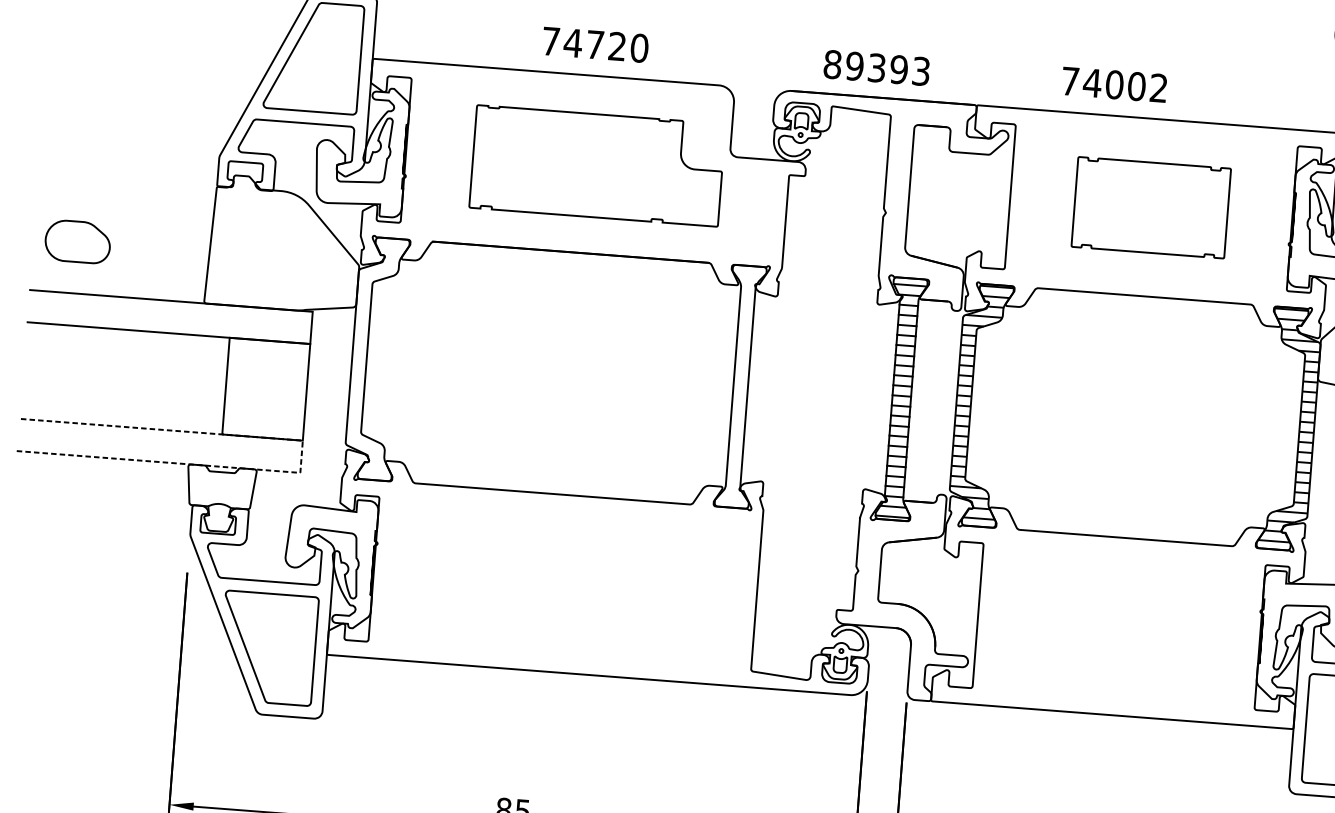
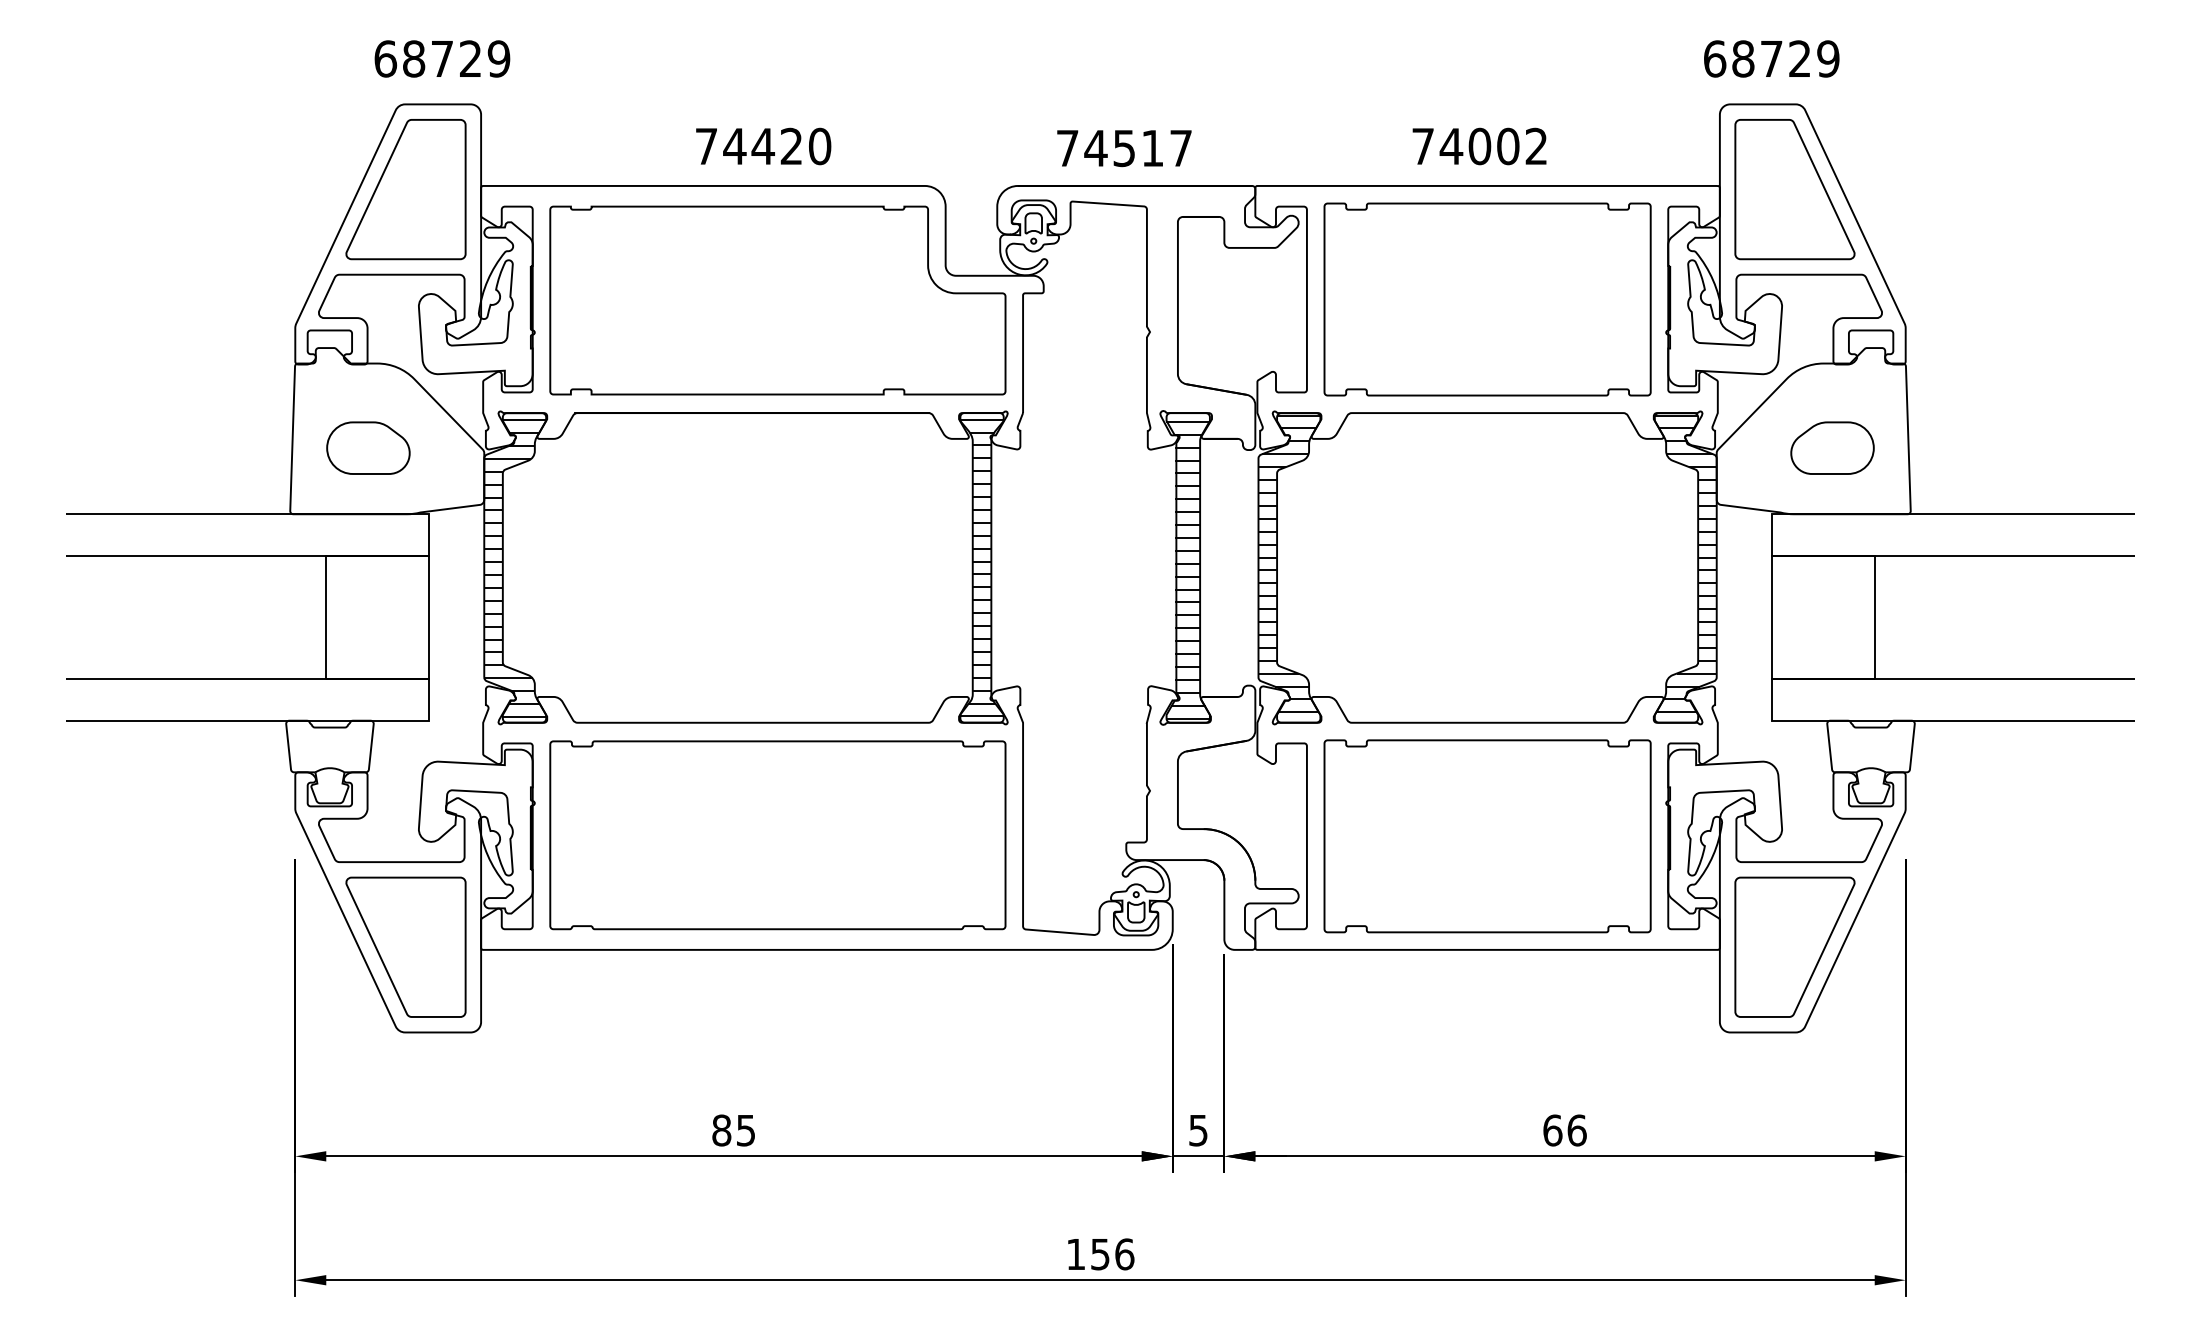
text: (595, 44) -> (763, 146), 74720 -> 74420
text: (876, 68) -> (1123, 148), 89393 -> 74517
text: (1114, 84) -> (1479, 146), moved
part: (597, 165) -> (777, 300), size x1.43
part: (1151, 207) -> (1487, 299), size x1.67
part: (78, 241) -> (368, 447), moved
hatch: (376, 359) -> (515, 568), added
hatch: (740, 386) -> (981, 567), added
line: (301, 457) -> (429, 700), dashed -> solid
part: (565, 583) -> (777, 835), added
part: (1118, 626) -> (1487, 836), added

